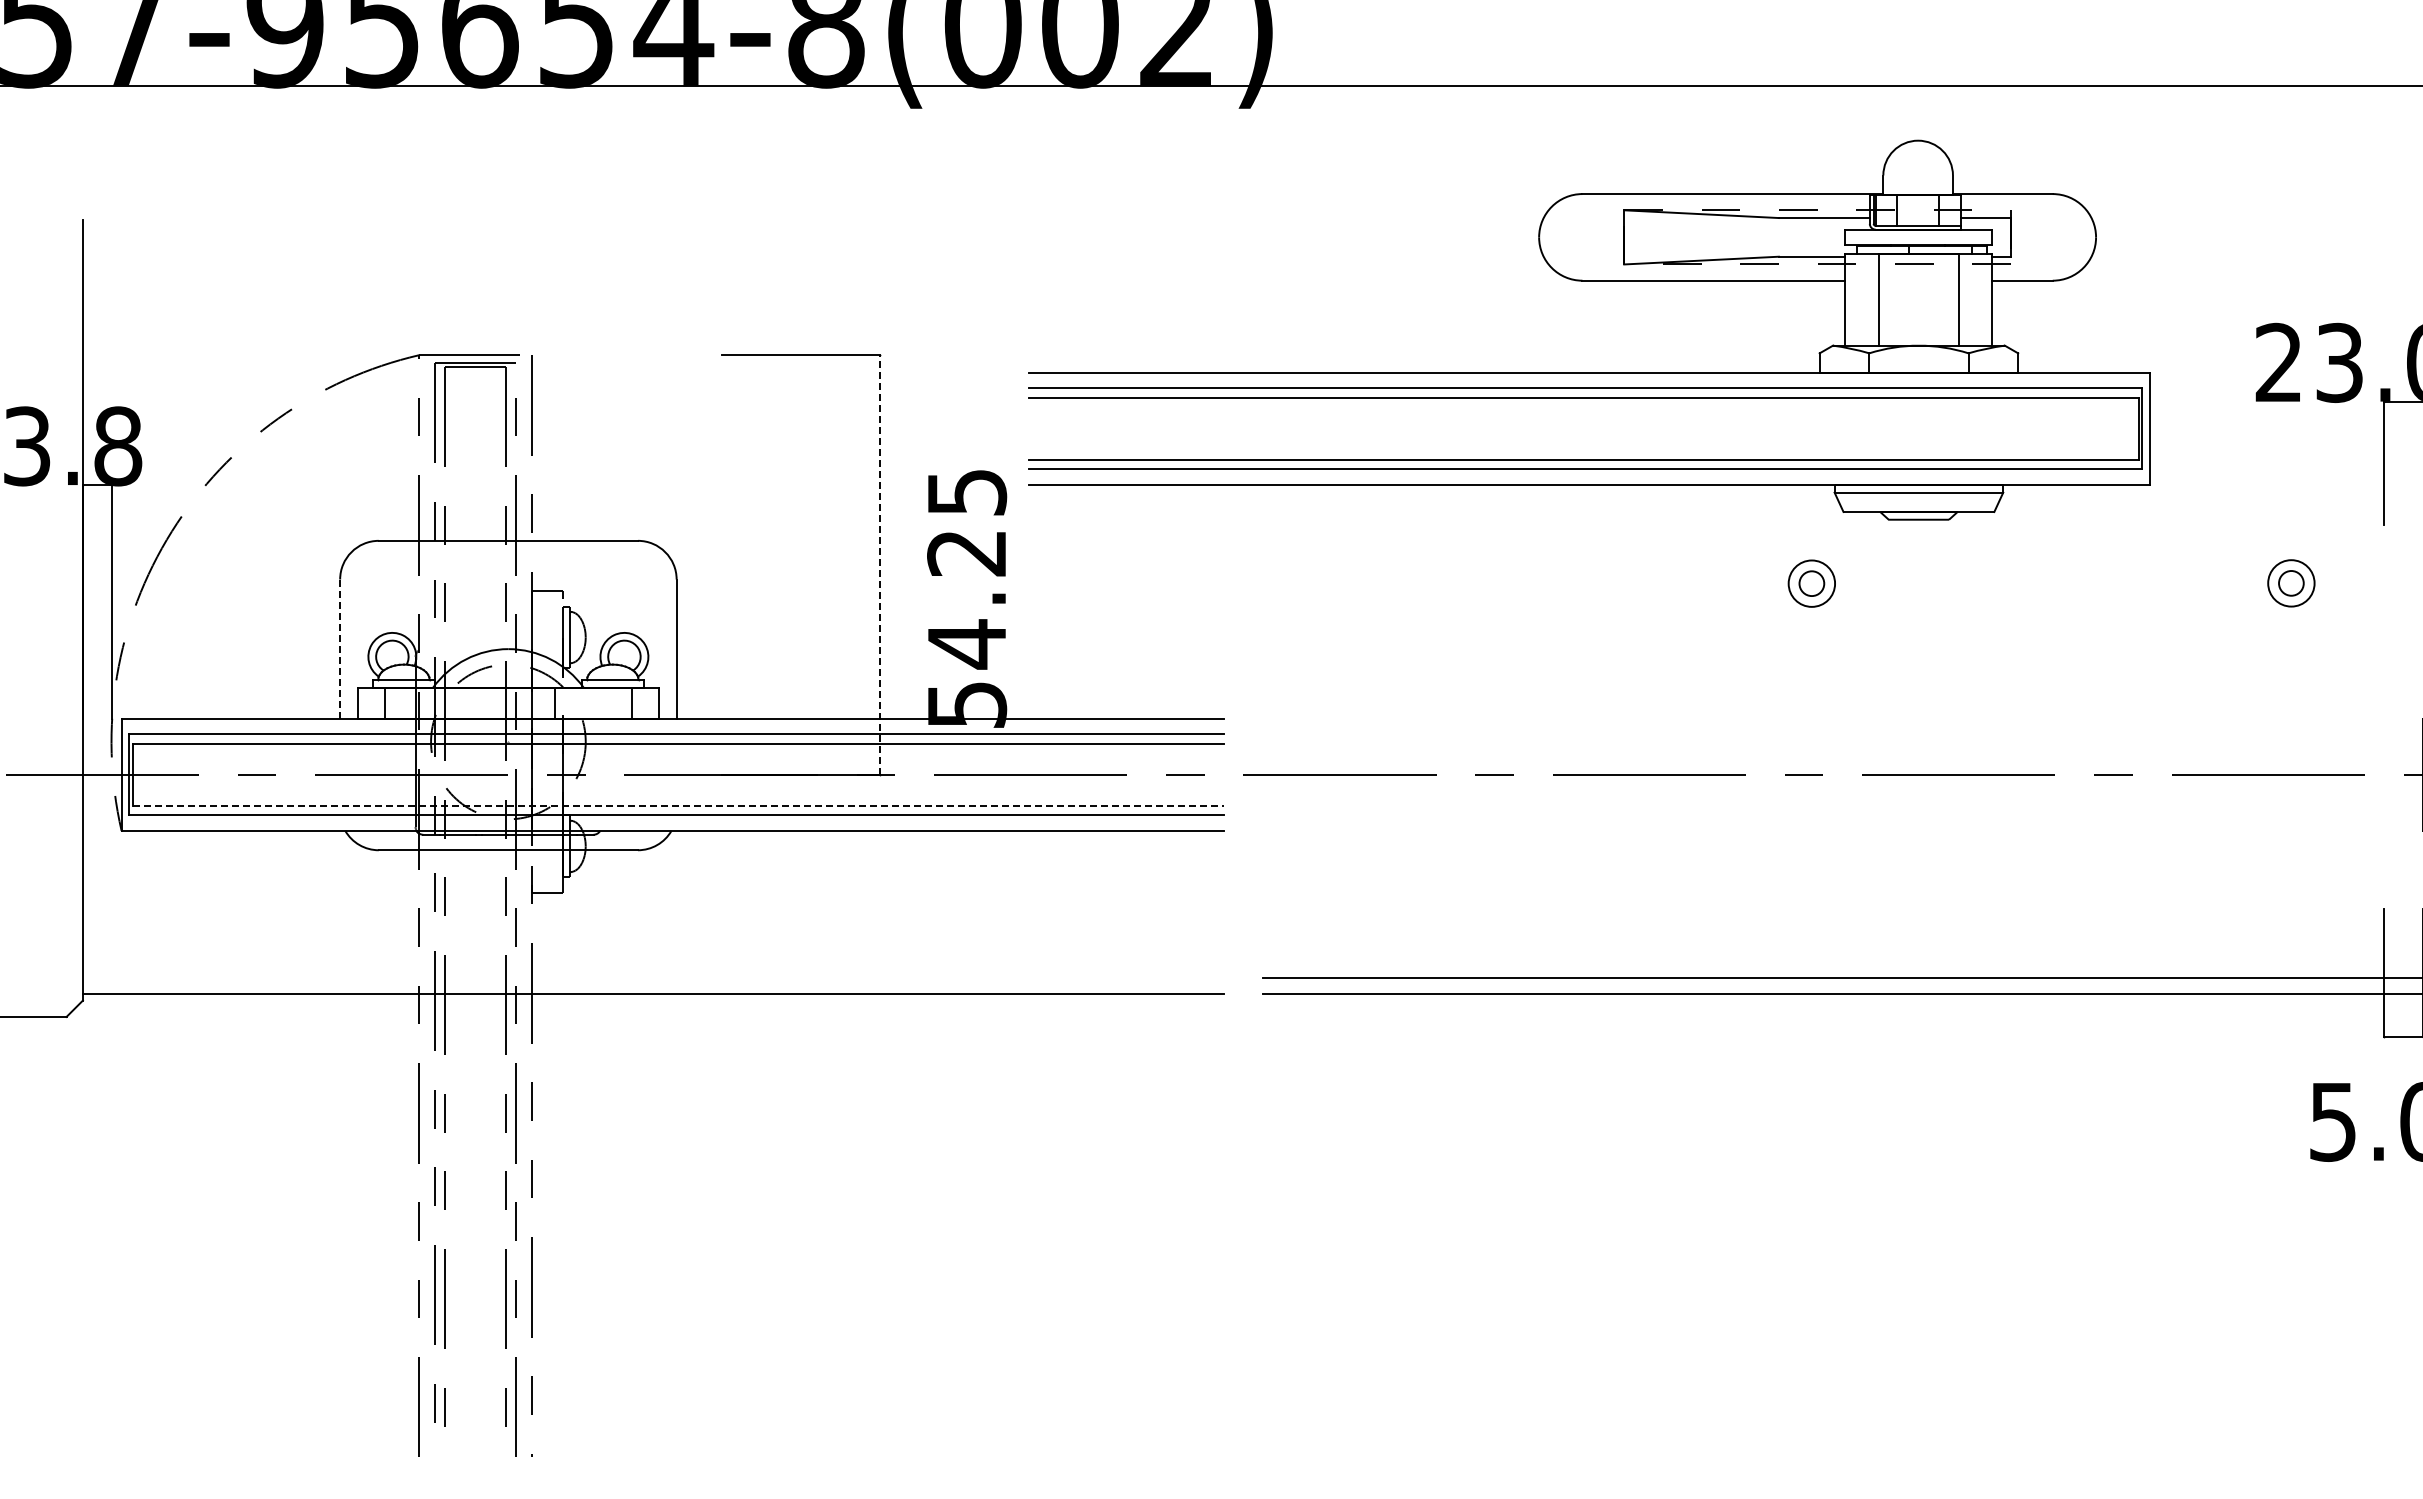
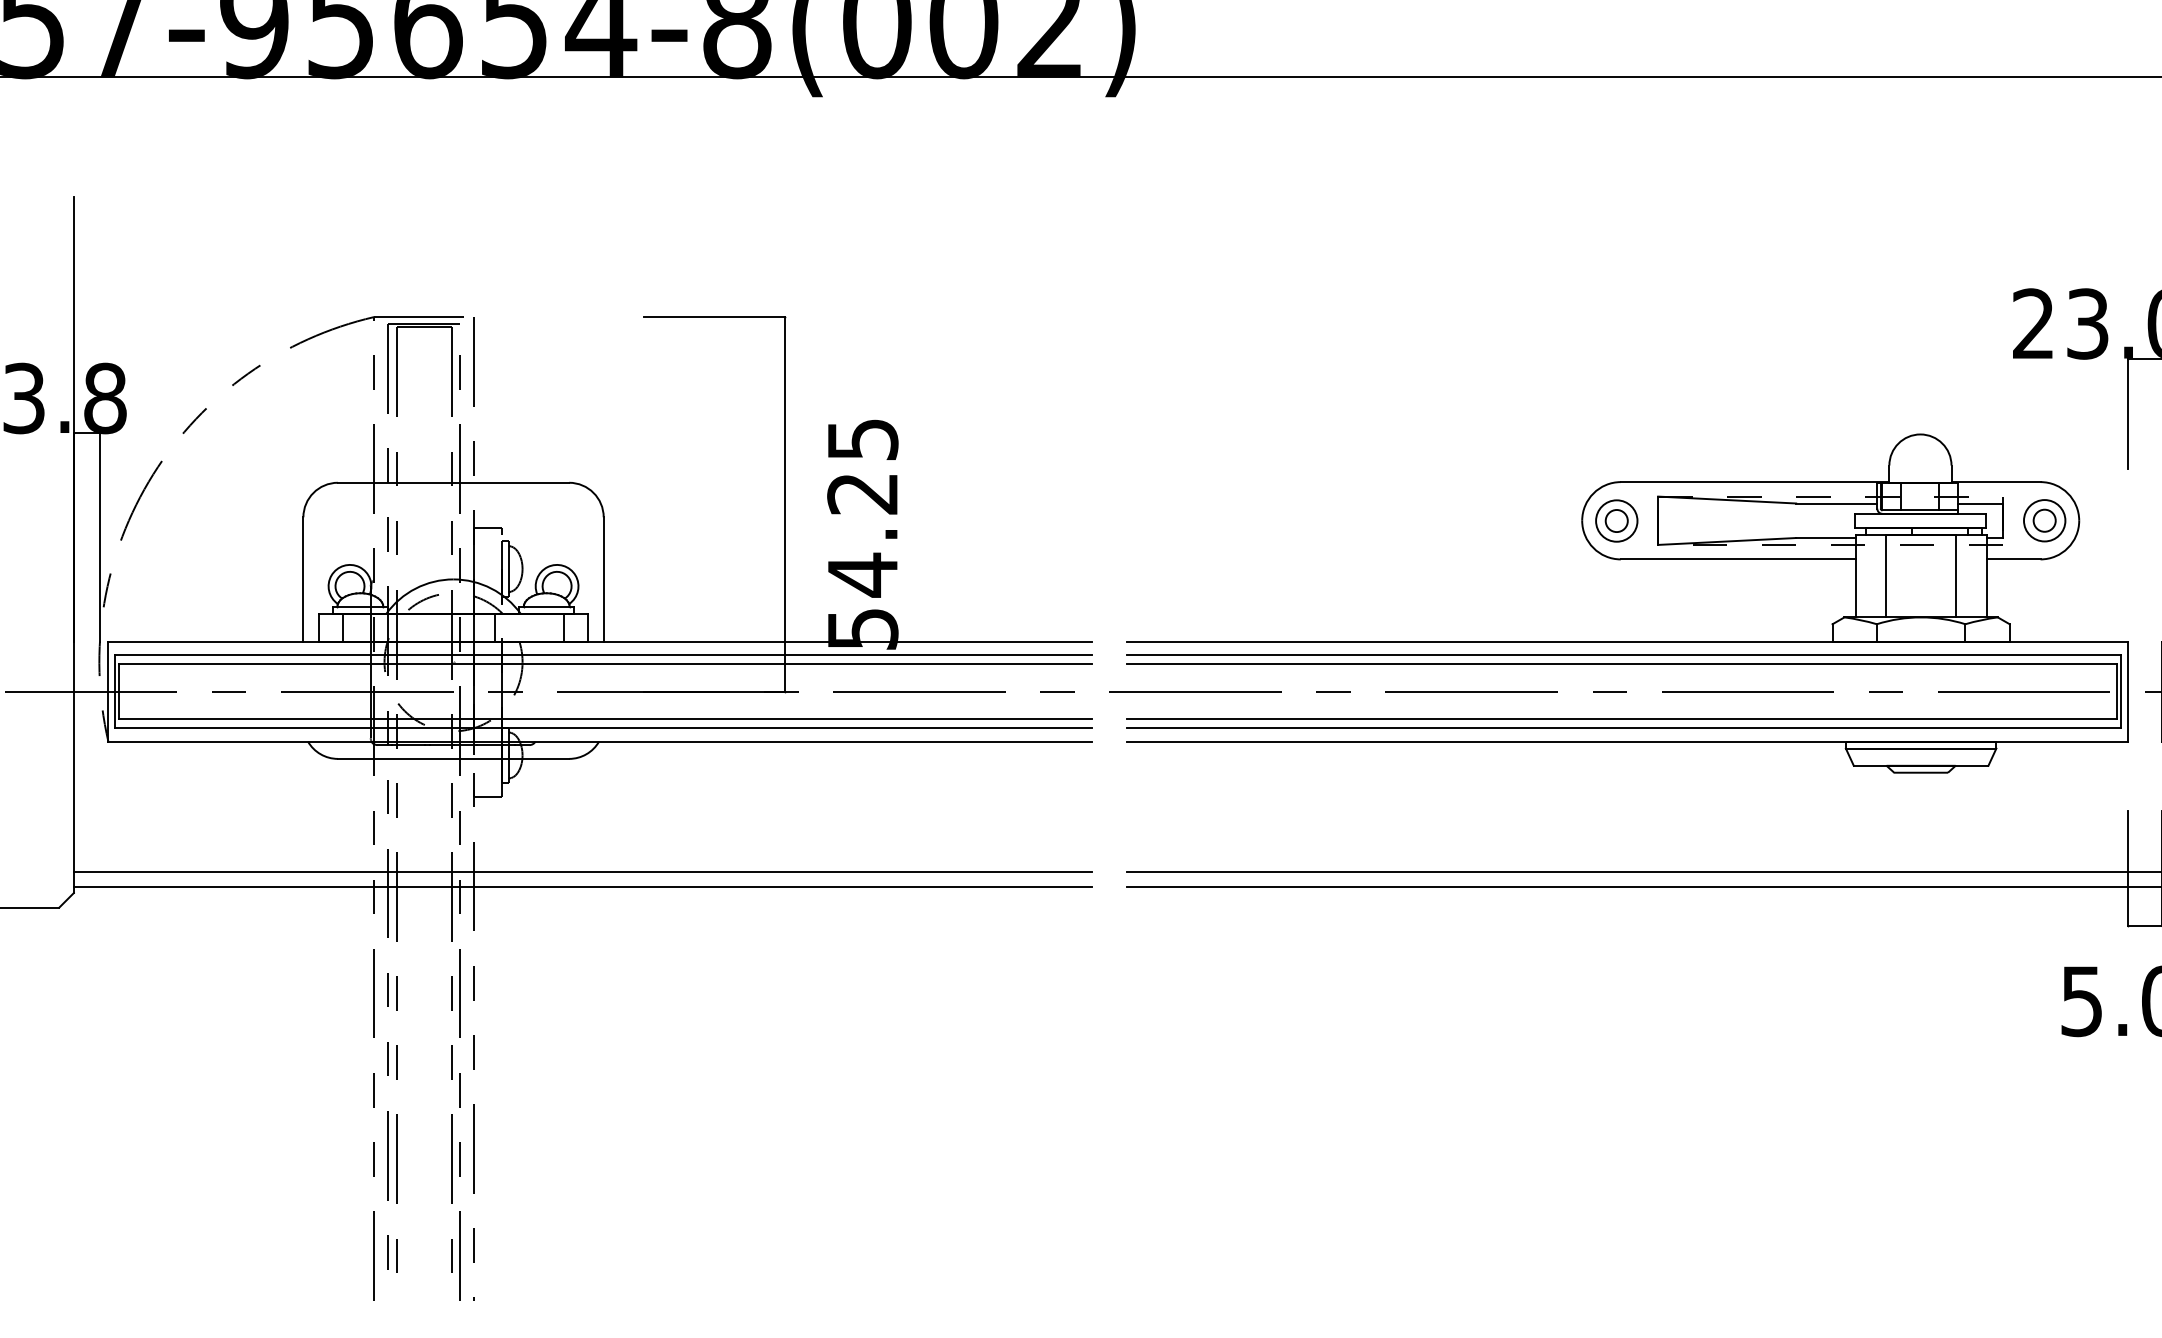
part: (1589, 372) -> (1627, 641), moved
line: (879, 565) -> (784, 504), dashed -> solid
line: (340, 649) -> (303, 579), dashed -> solid
line: (679, 805) -> (606, 718), dashed -> solid
line: (652, 977) -> (582, 872), added

